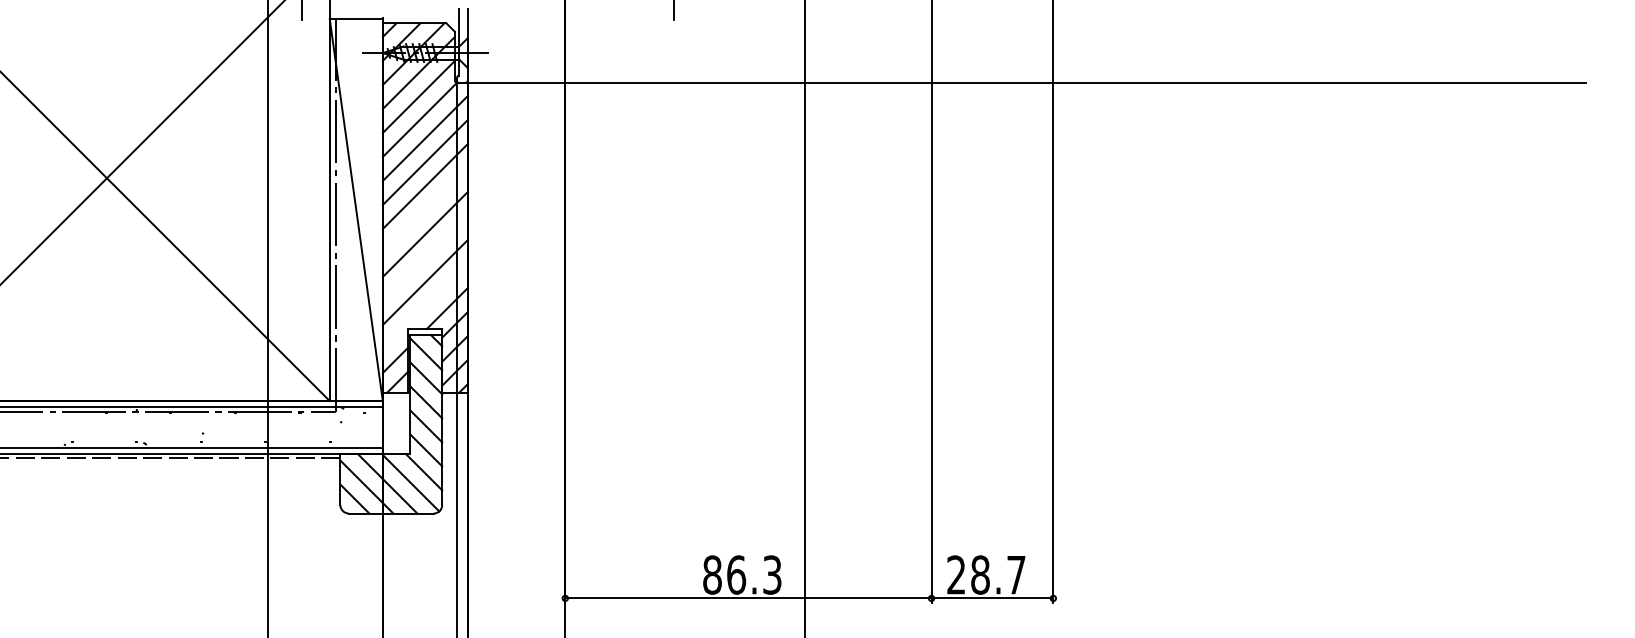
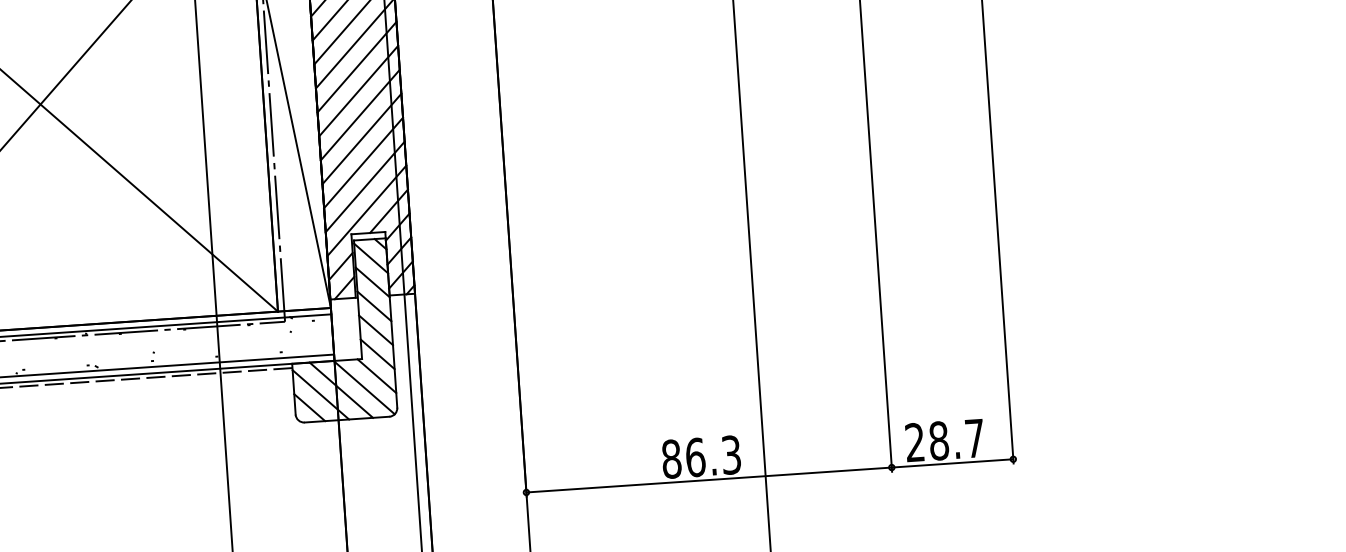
line: (424, 210) -> (359, 115), added
line: (424, 258) -> (362, 162), added
line: (424, 306) -> (366, 210), added

